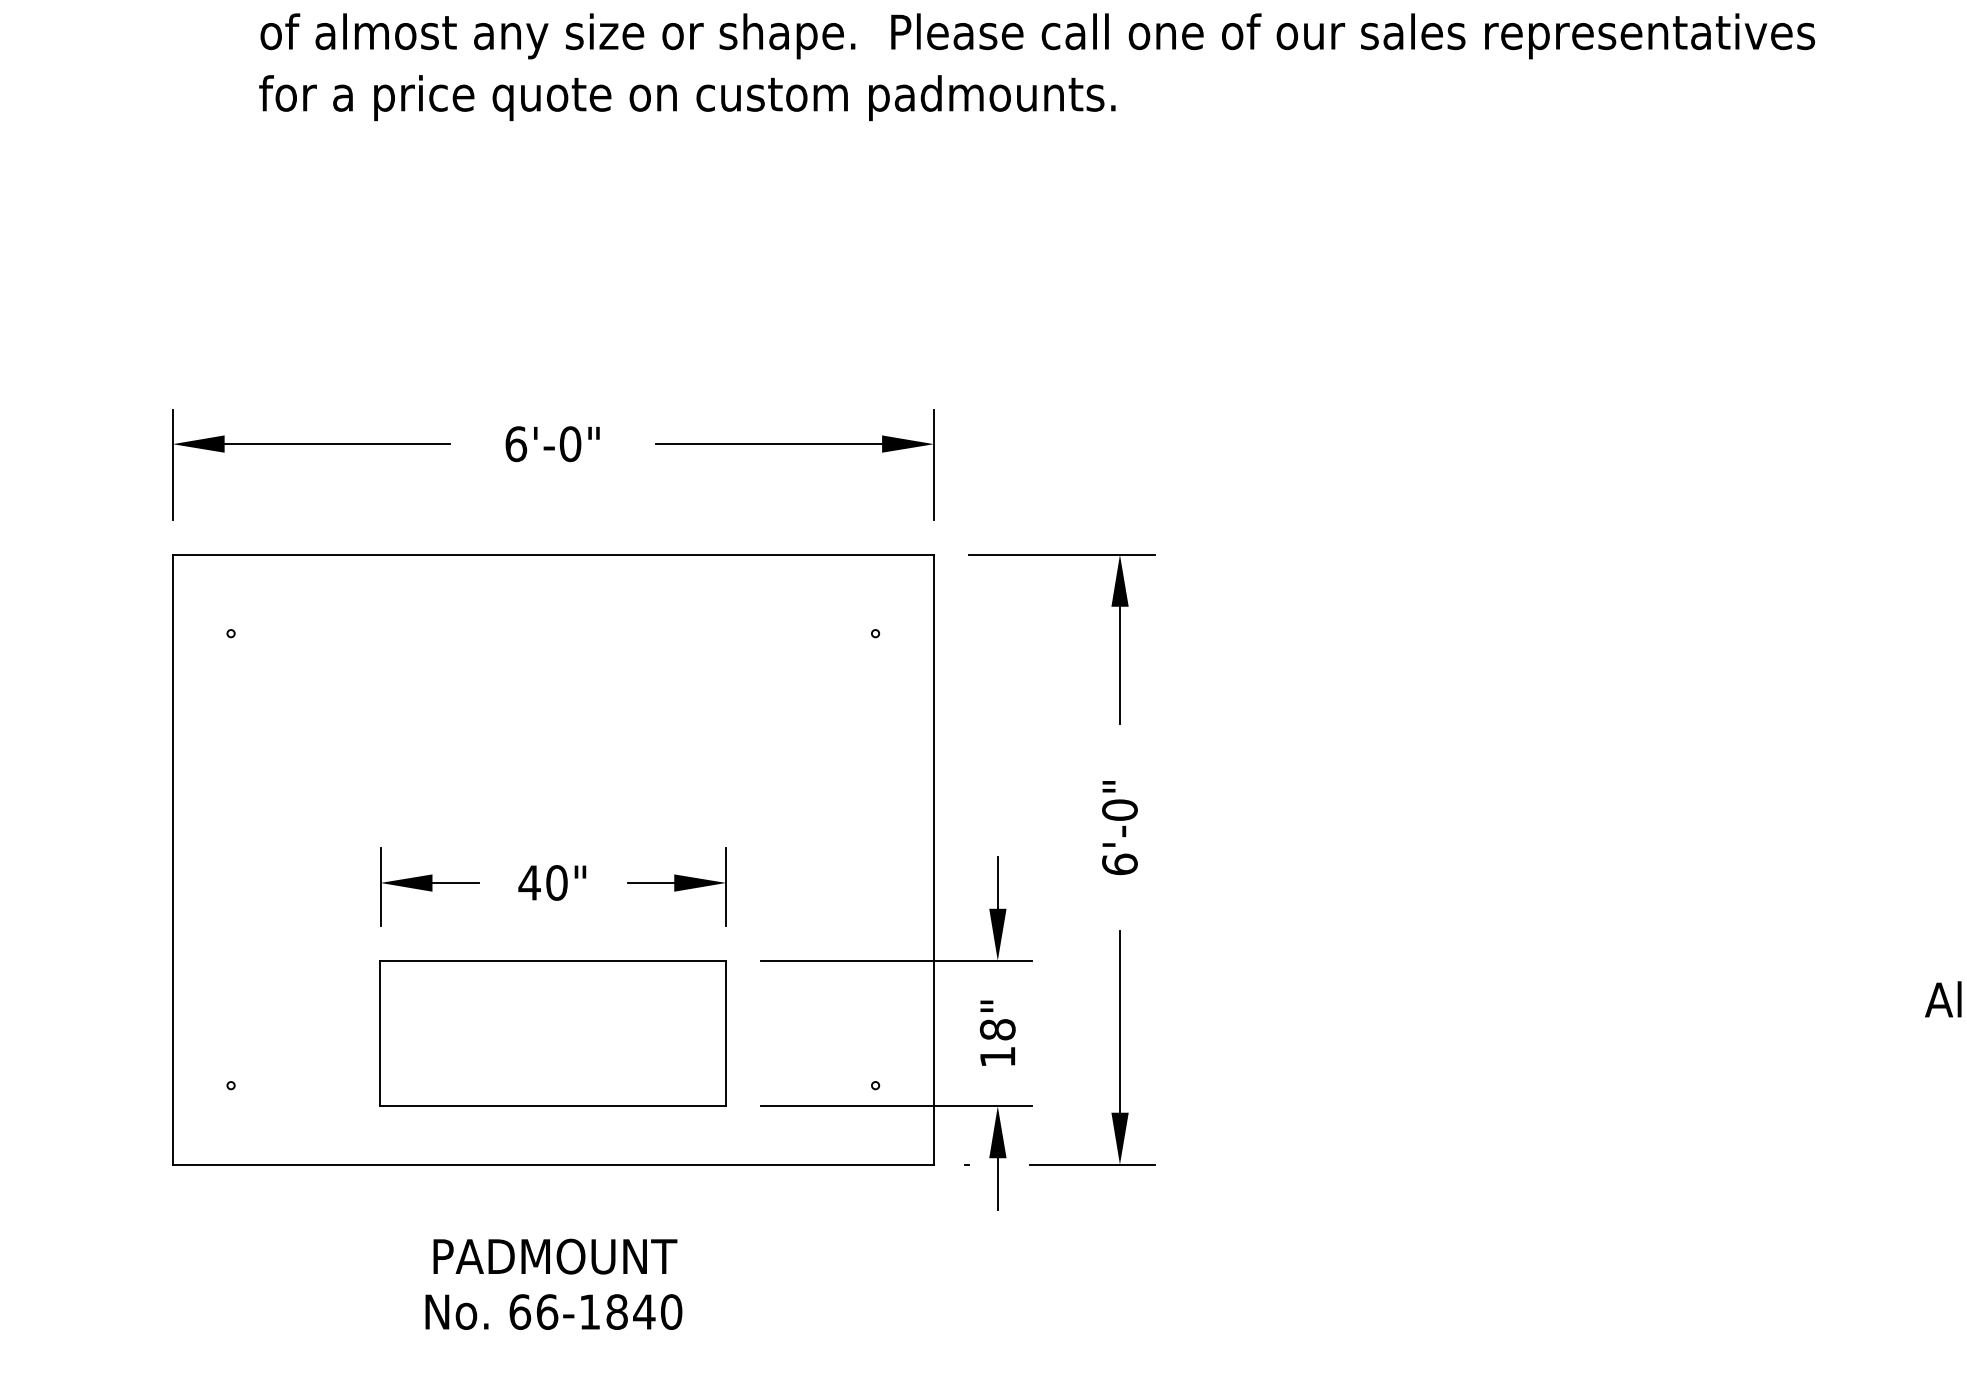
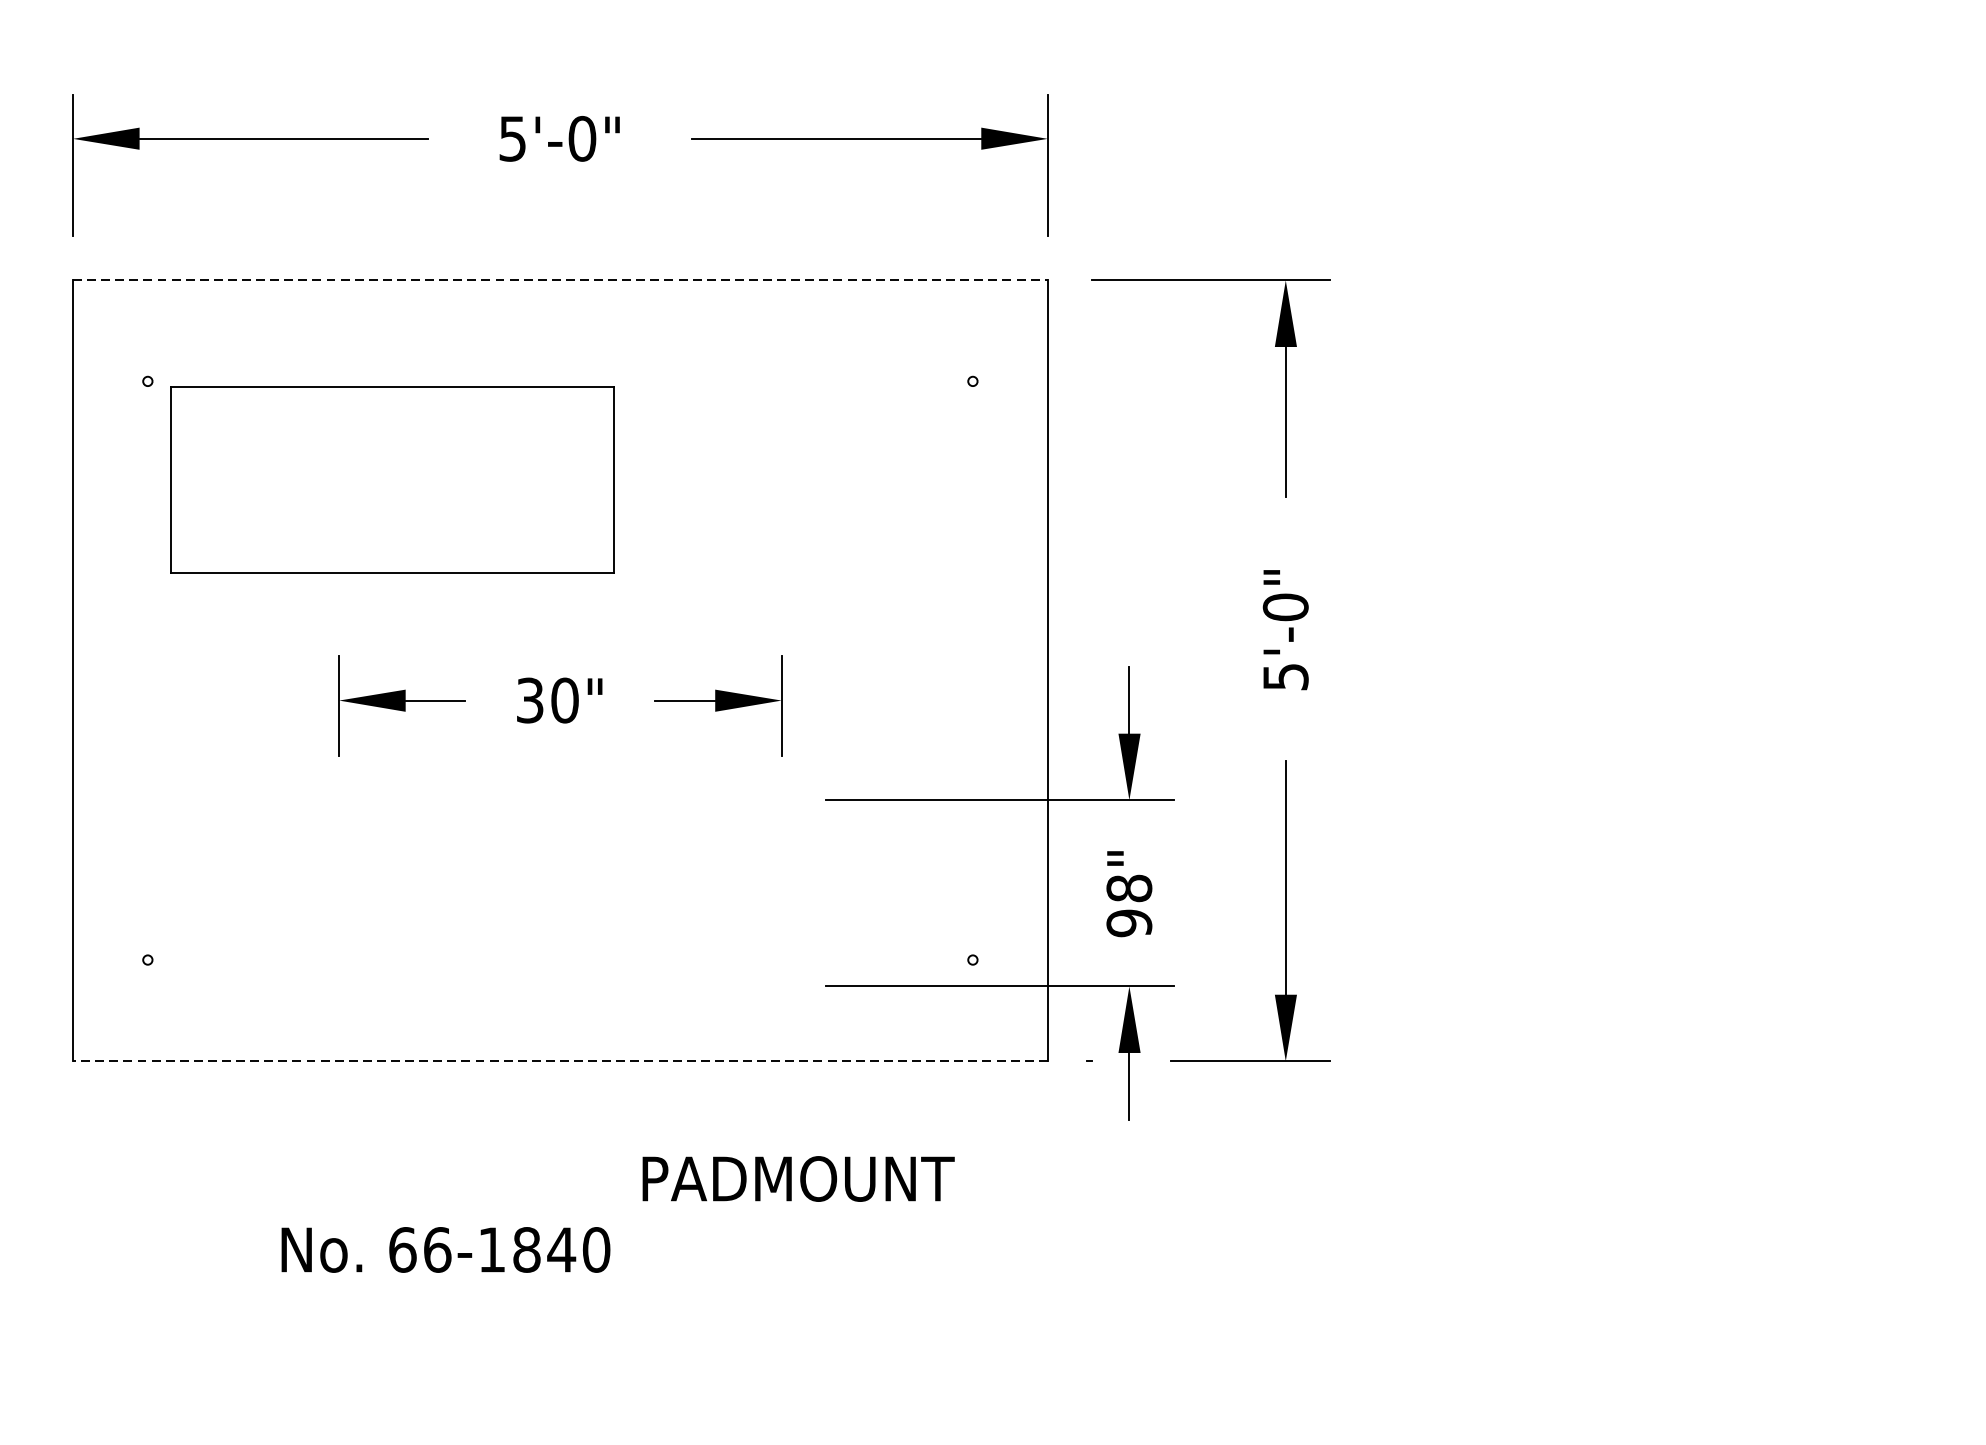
text: (516, 444) -> (513, 139), 6'-0" -> 5'-0"
line: (553, 554) -> (560, 280), solid -> dashed
text: (1119, 864) -> (1285, 676), 6'-0" -> 5'-0"
text: (529, 882) -> (529, 699), 40" -> 30"
part: (552, 1033) -> (391, 479), moved
text: (997, 1056) -> (1129, 922), 18" -> 98"
line: (553, 1164) -> (560, 1061), solid -> dashed
text: (555, 1256) -> (798, 1178), moved
text: (553, 1311) -> (445, 1249), moved

